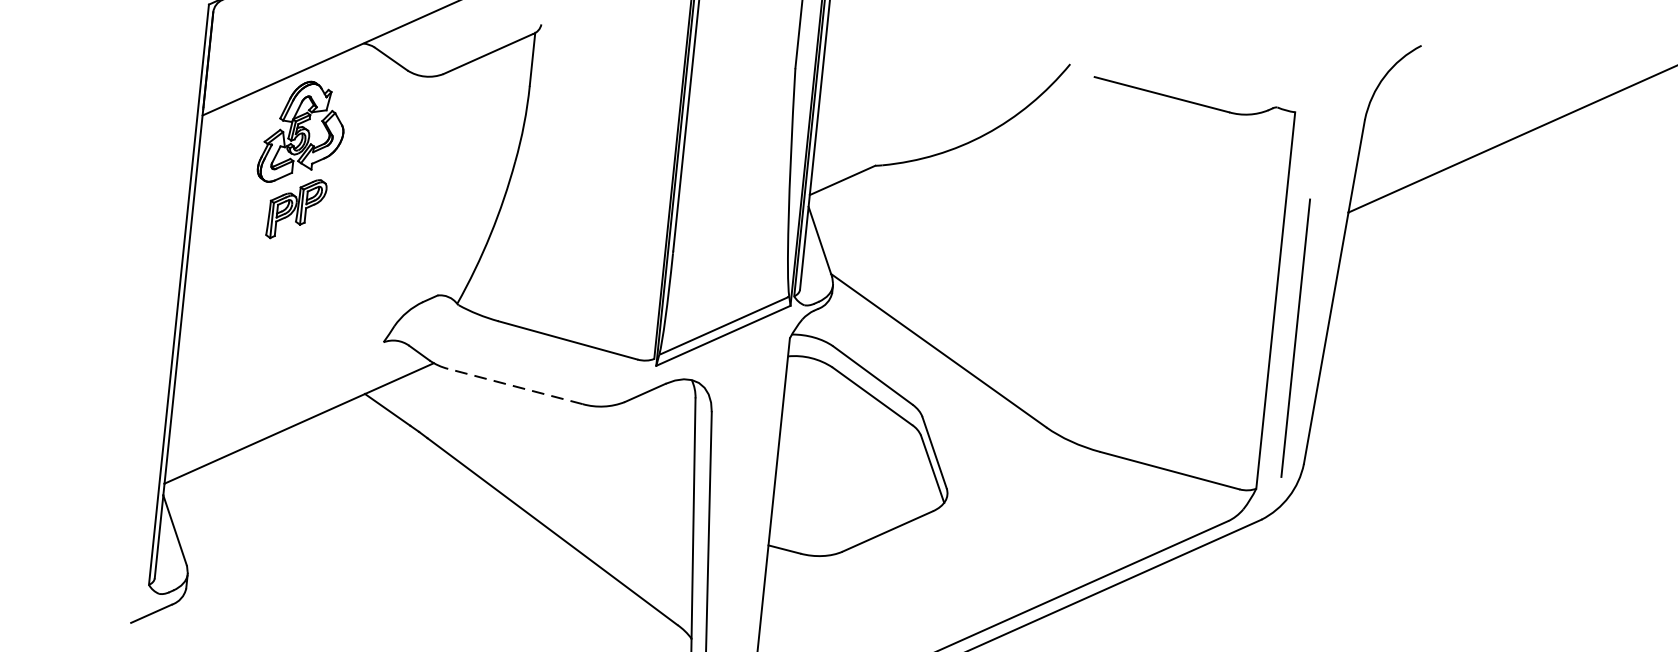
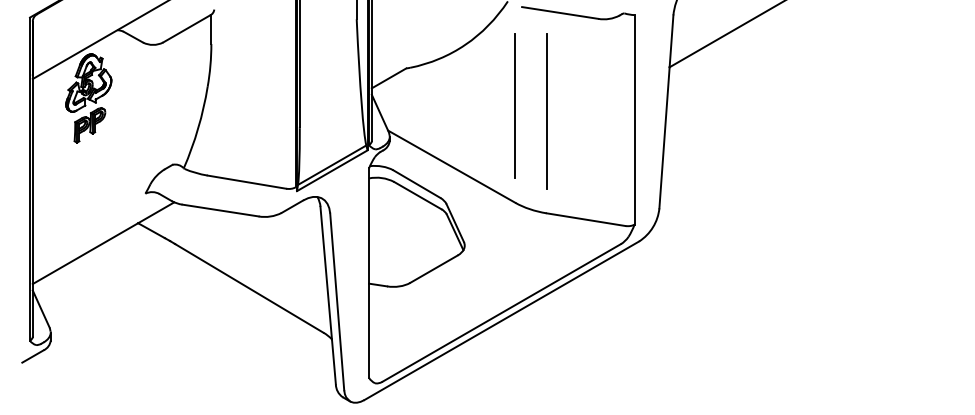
line: (1064, 252) -> (515, 105), added
line: (1295, 338) -> (546, 111), moved
line: (515, 386) -> (220, 210), dashed -> solid

